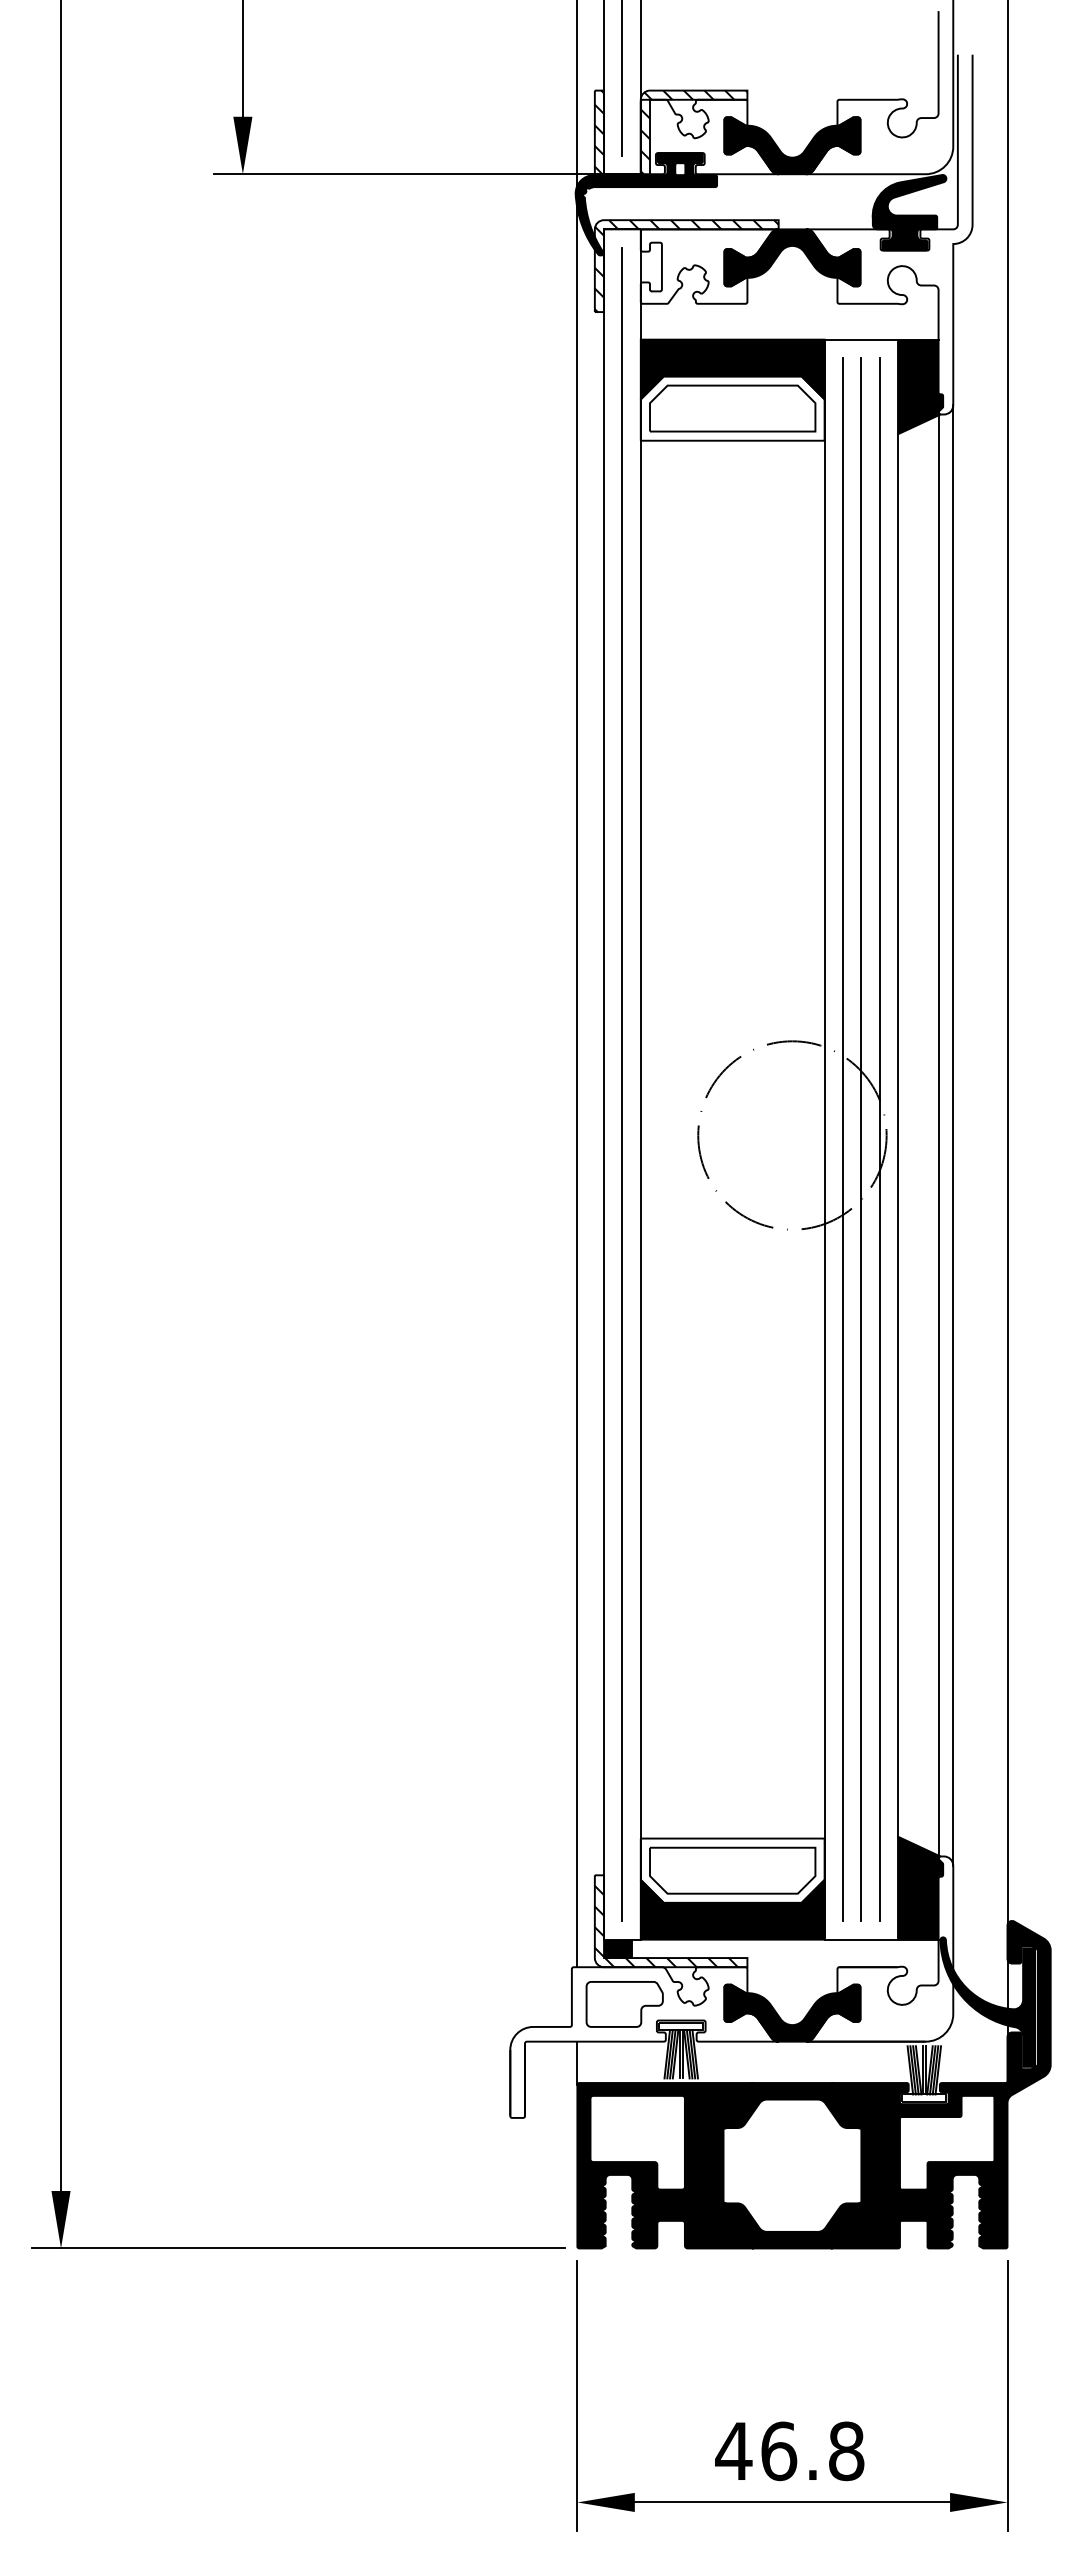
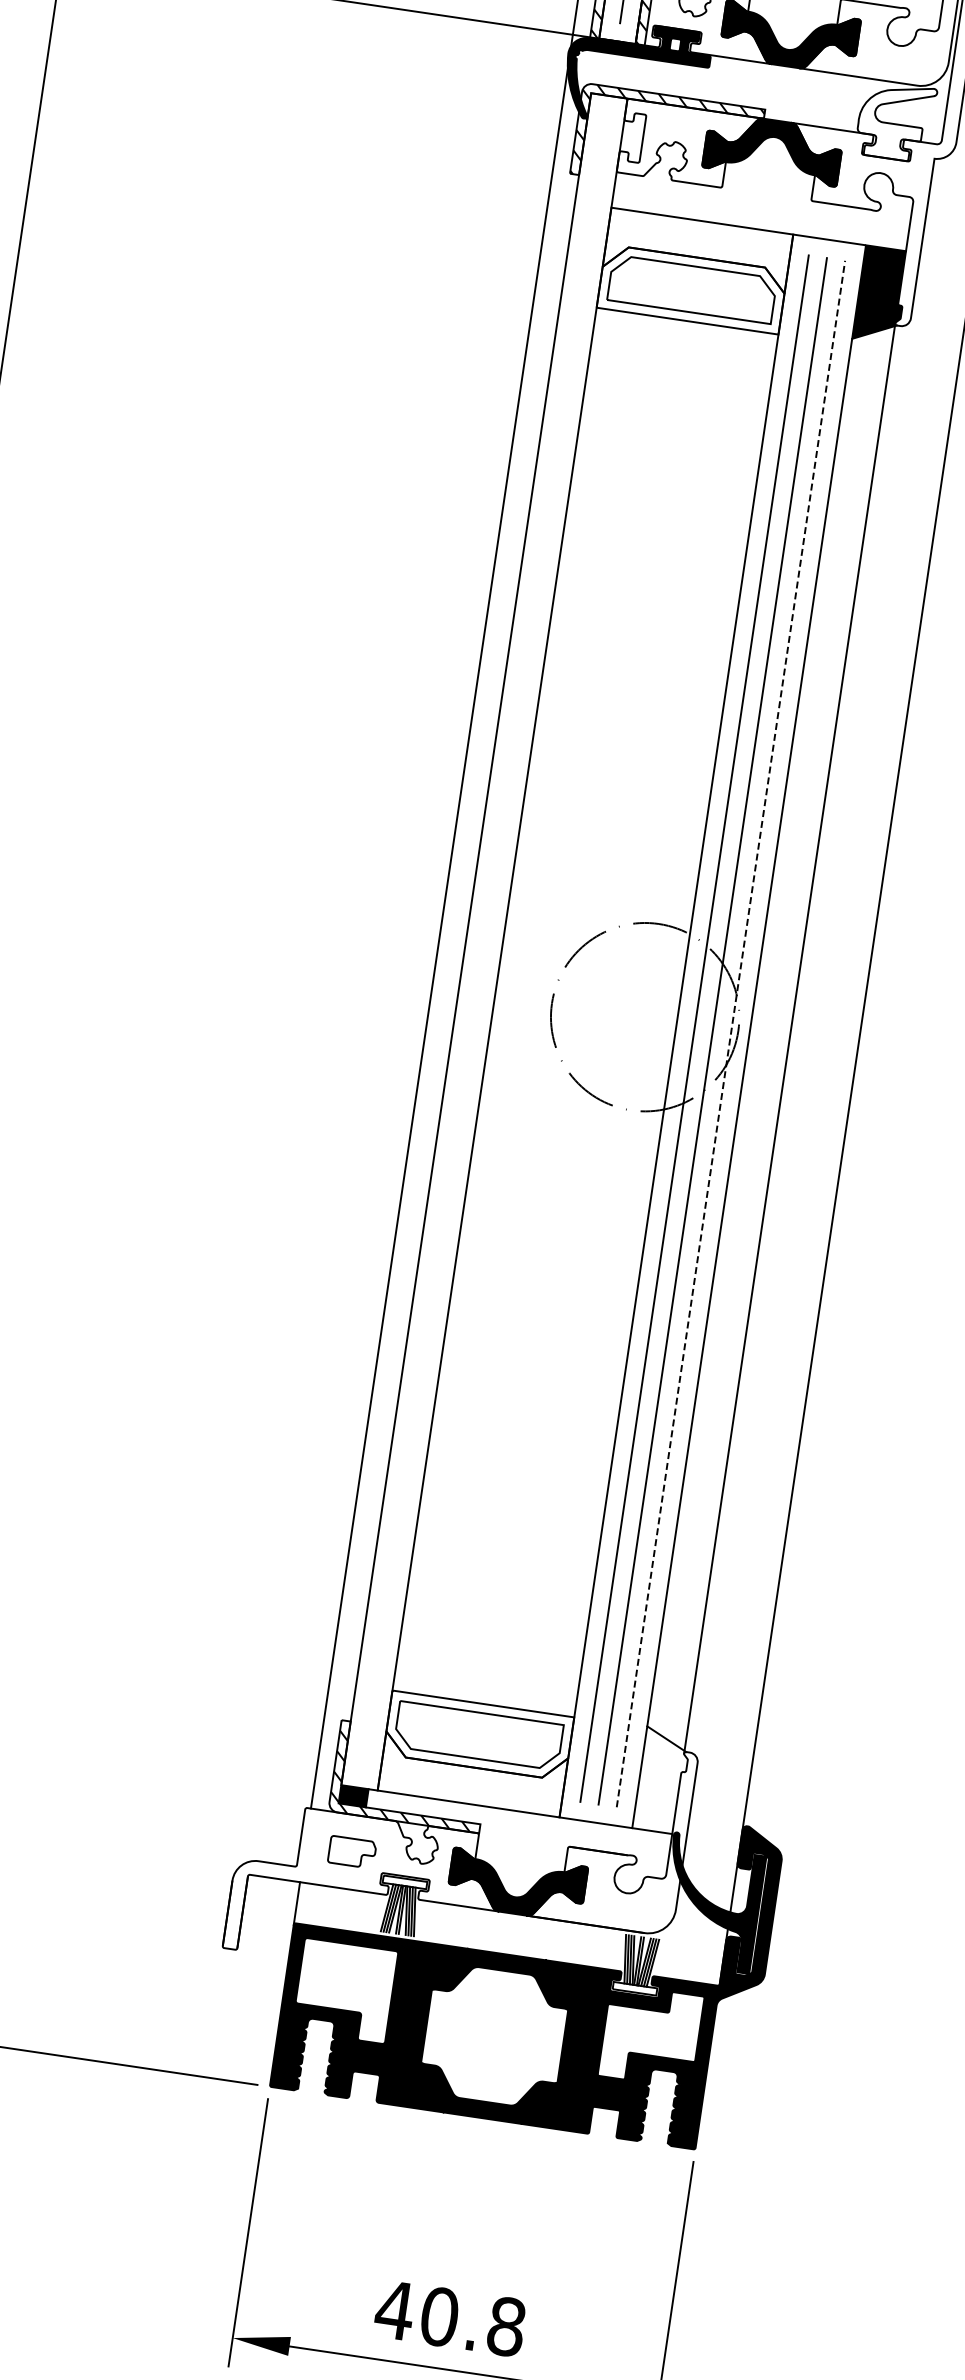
fill: (909, 212) -> (895, 121), removed
fill: (732, 369) -> (697, 250), removed
line: (622, 1084) -> (484, 941), removed
line: (953, 1135) -> (804, 1040), removed
line: (879, 1139) -> (730, 1033), solid -> dashed
fill: (920, 1887) -> (662, 1779), removed
fill: (732, 1909) -> (472, 1774), removed
part: (624, 2004) -> (352, 1852), size x0.6
text: (779, 2450) -> (440, 2316), 46.8 -> 40.8

